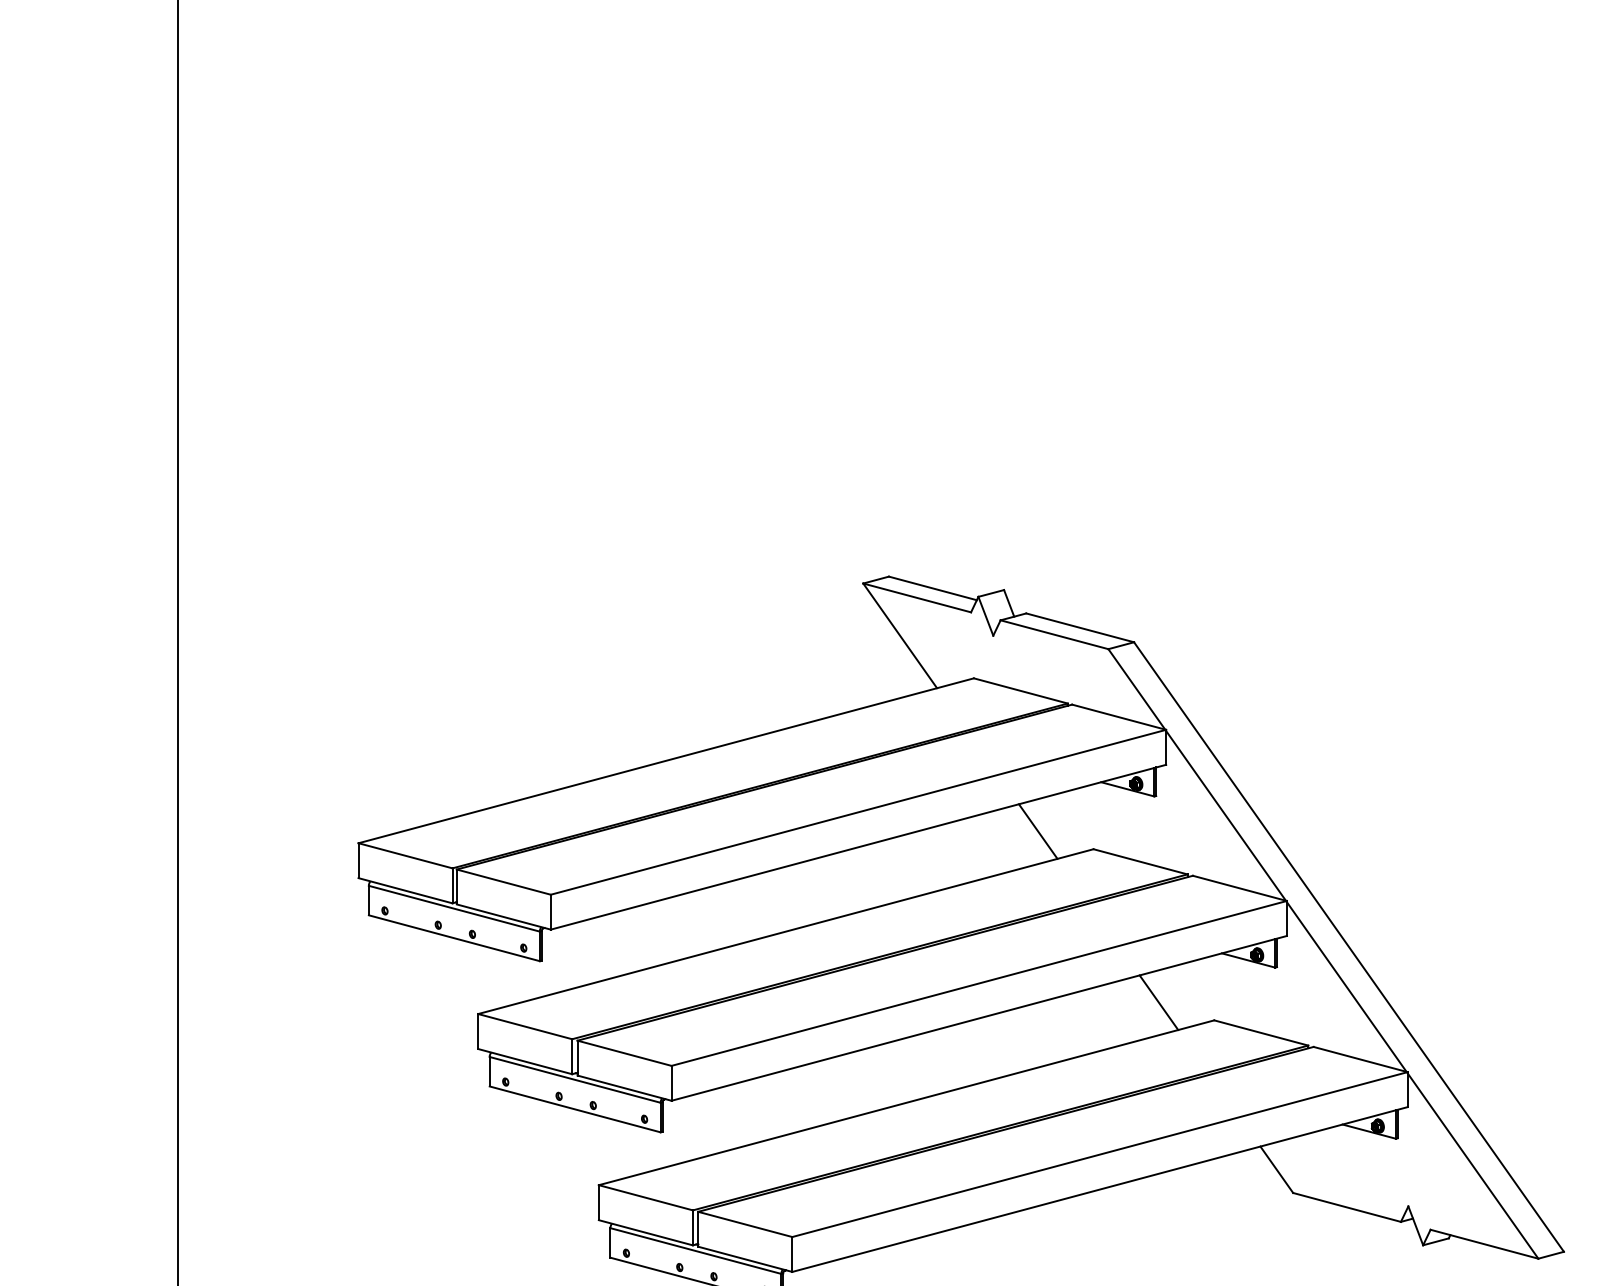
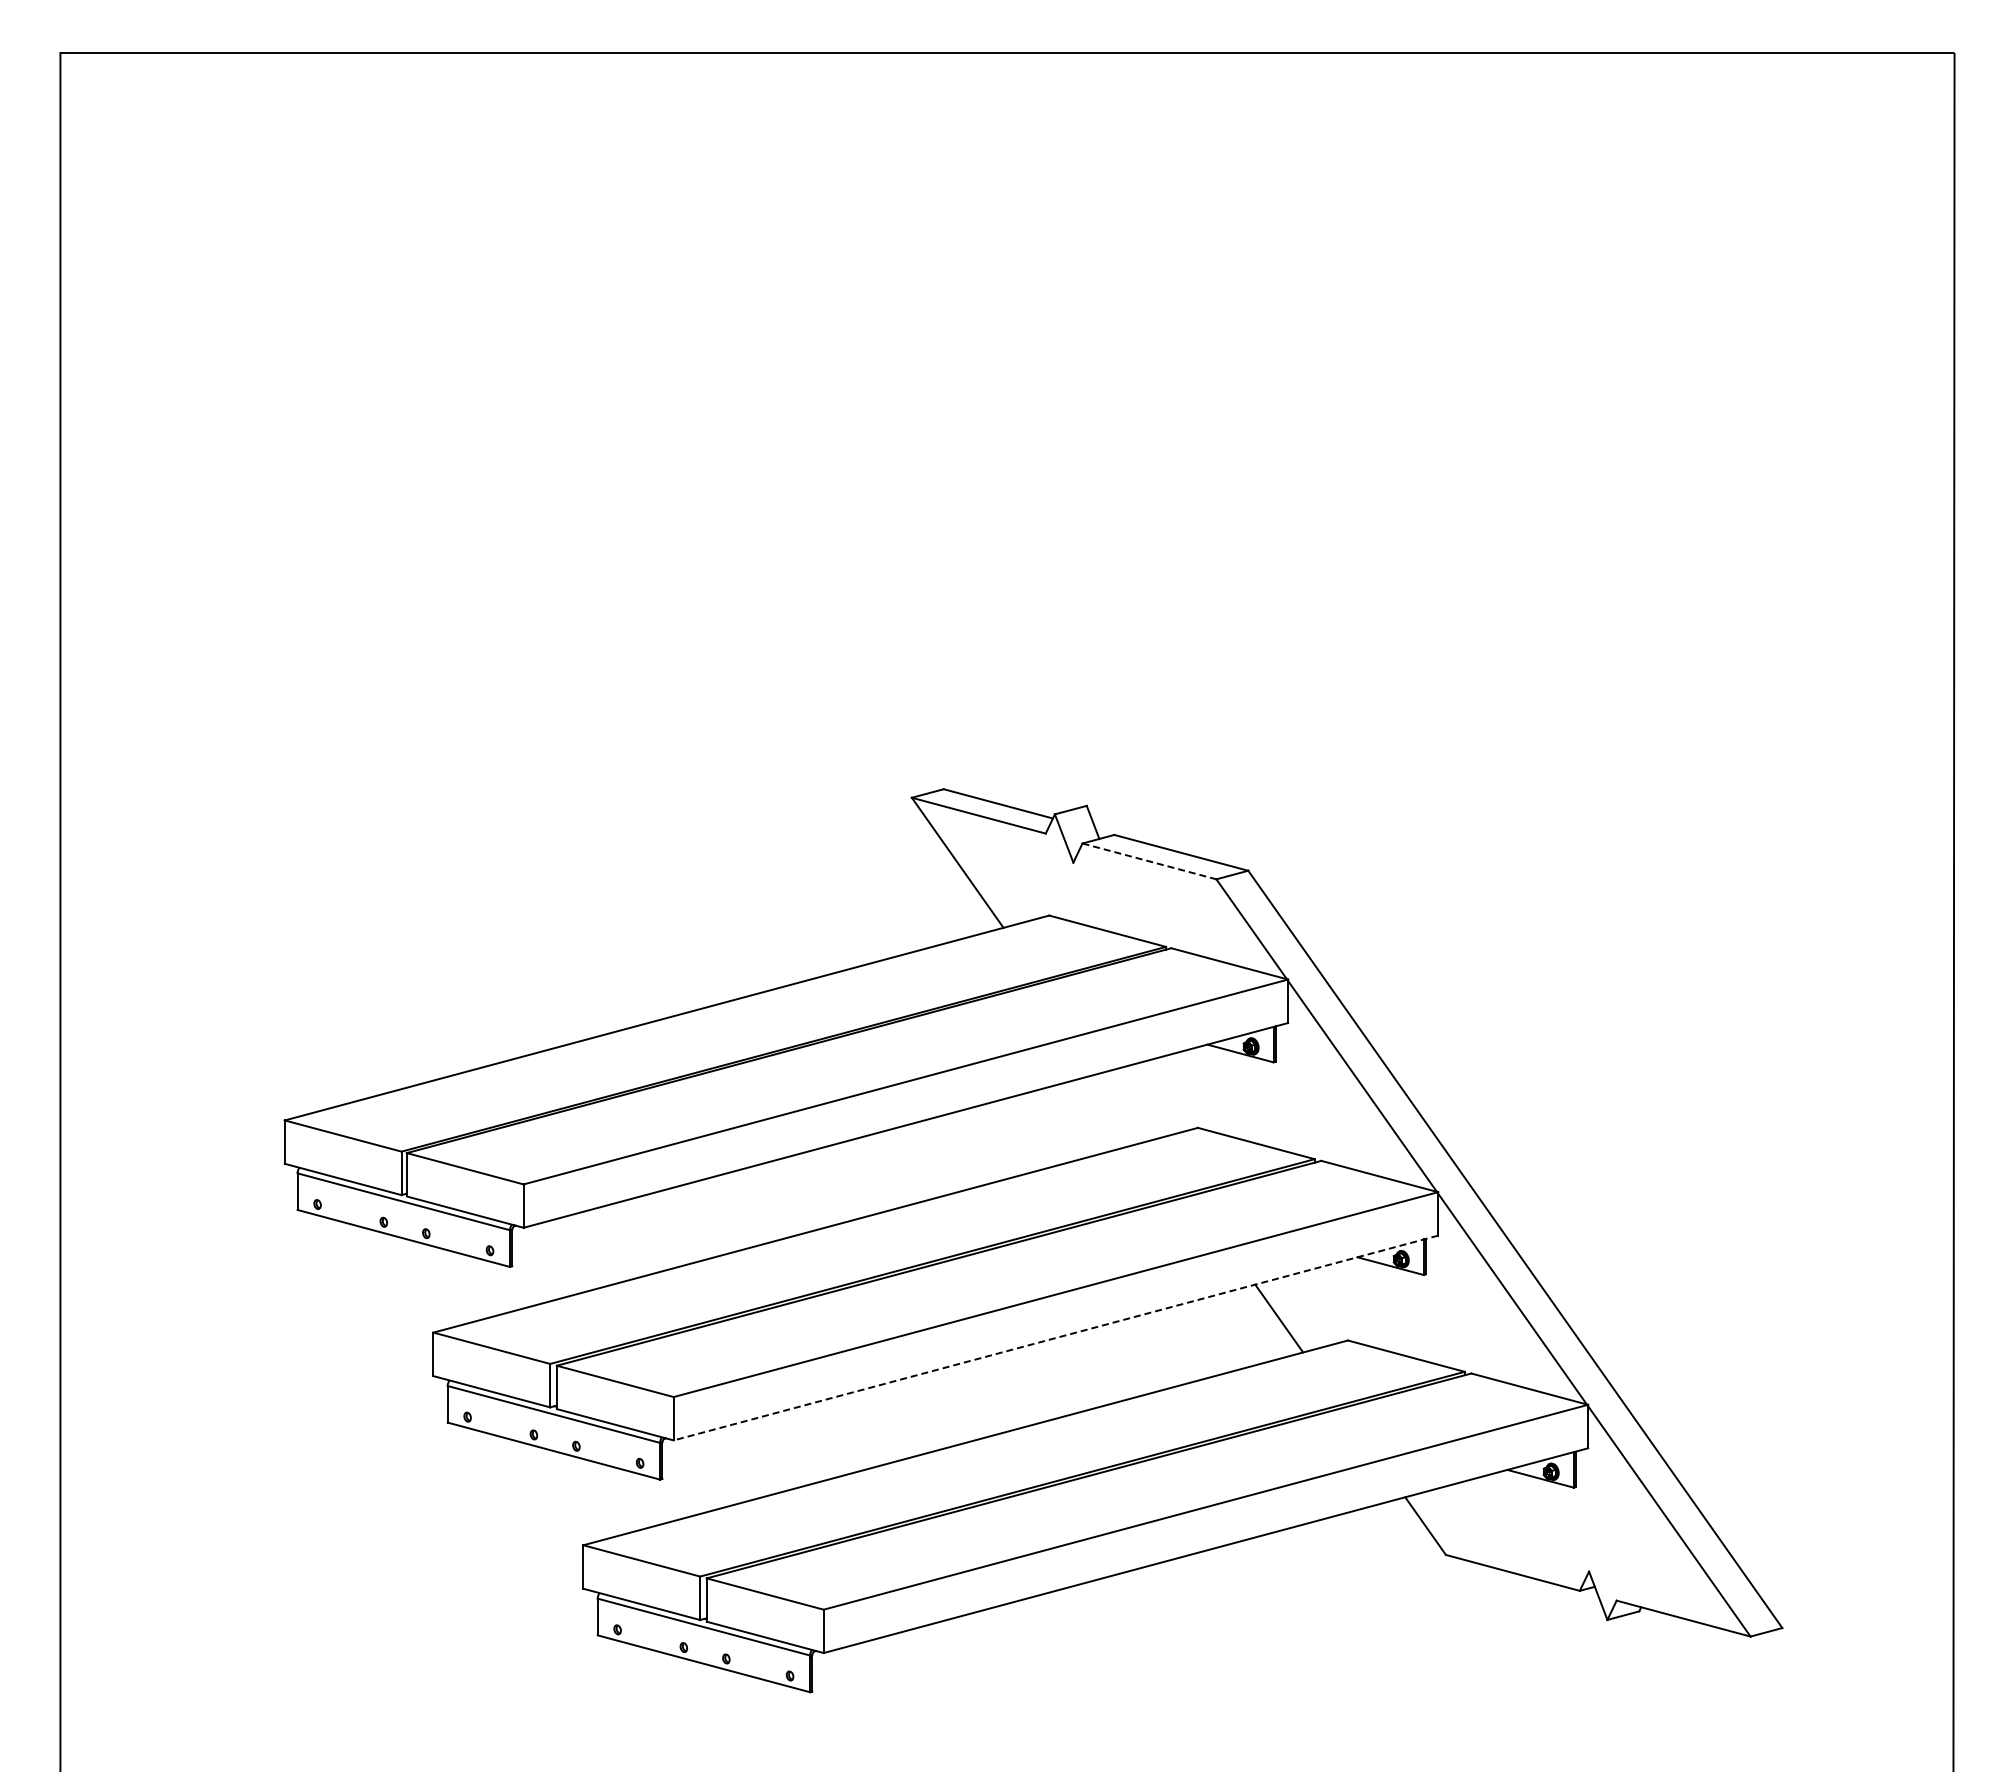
line: (1054, 634) -> (1149, 861), solid -> dashed
line: (1038, 831) -> (1129, 1105), removed
line: (978, 1018) -> (1055, 1338), solid -> dashed

